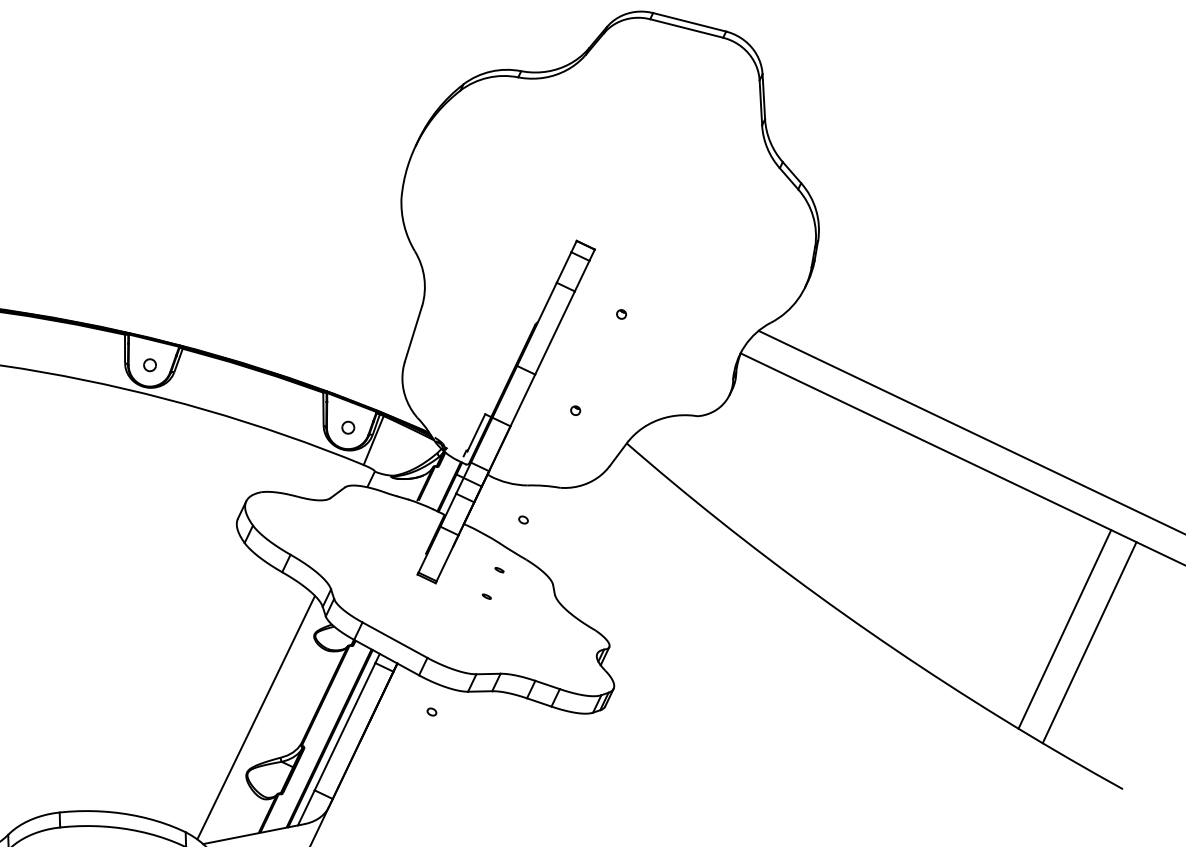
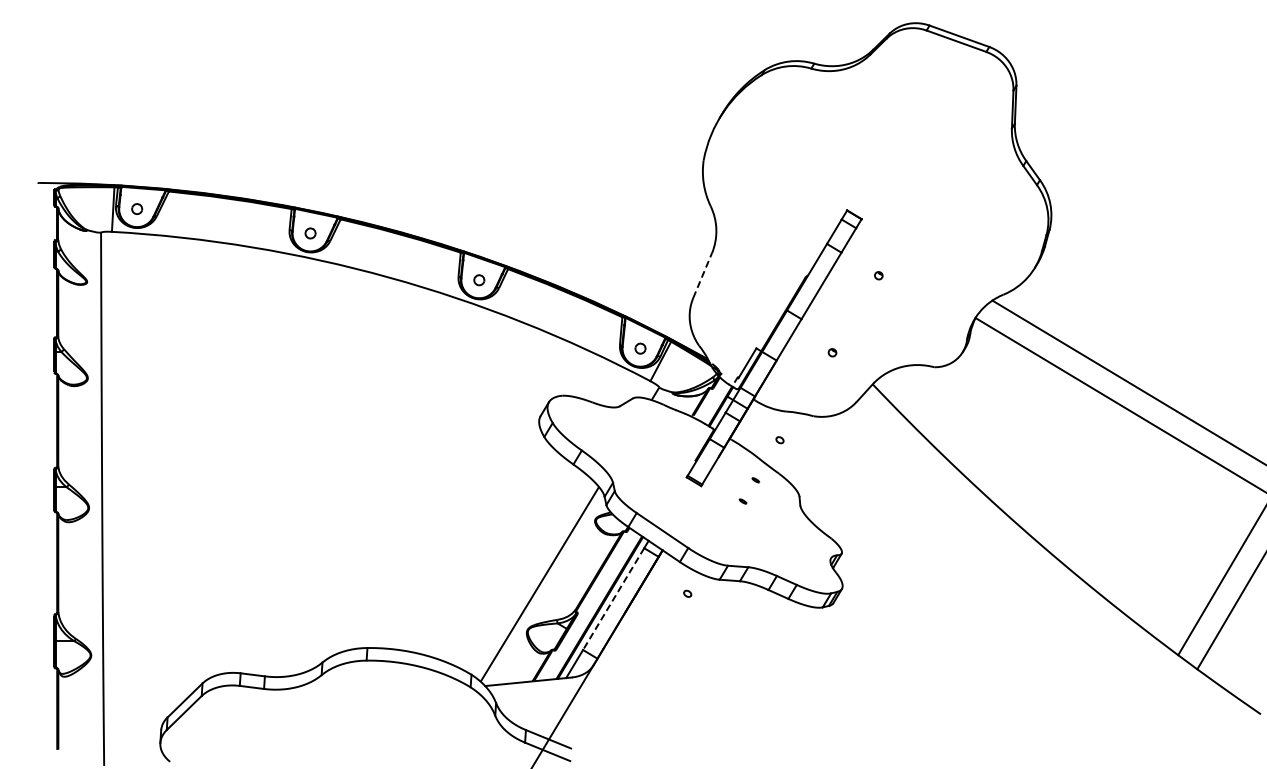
line: (413, 334) -> (702, 275), solid -> dashed
line: (344, 727) -> (613, 599), solid -> dashed

